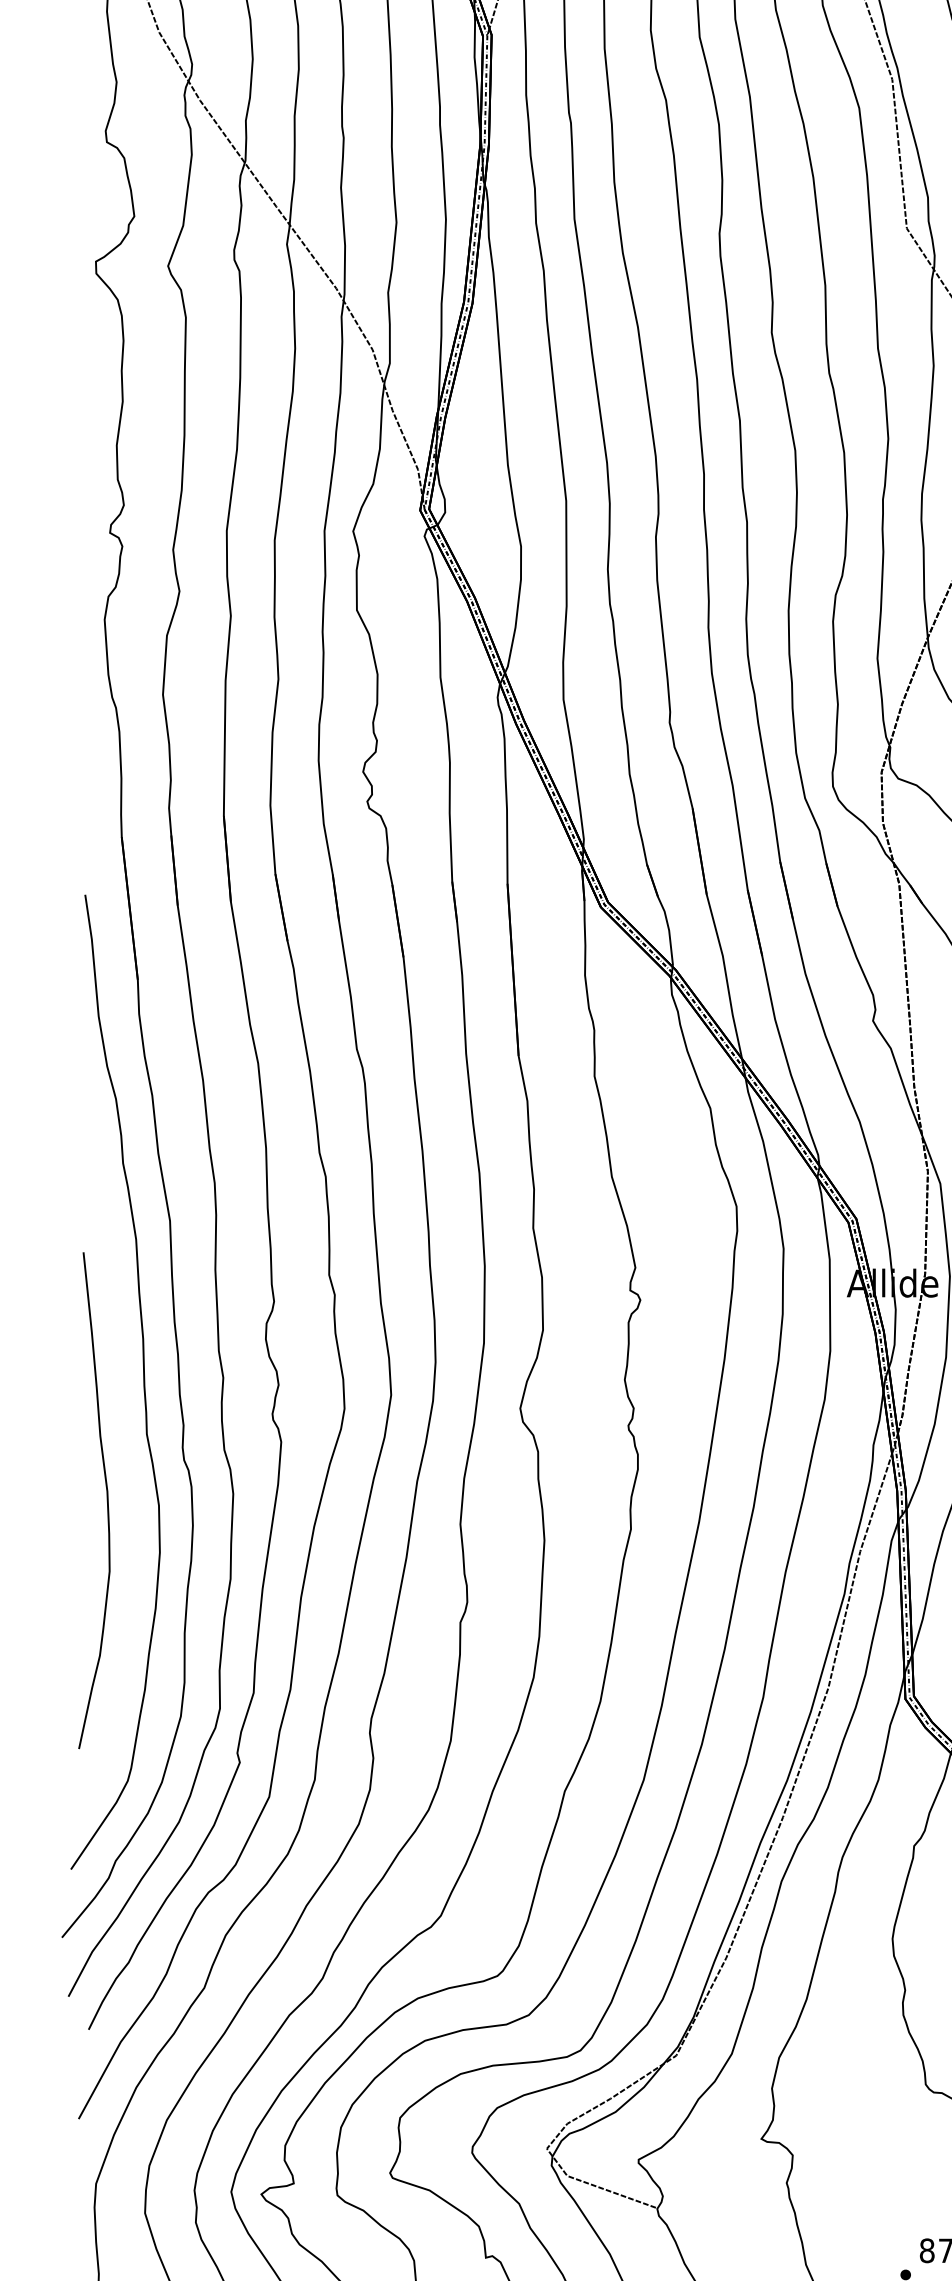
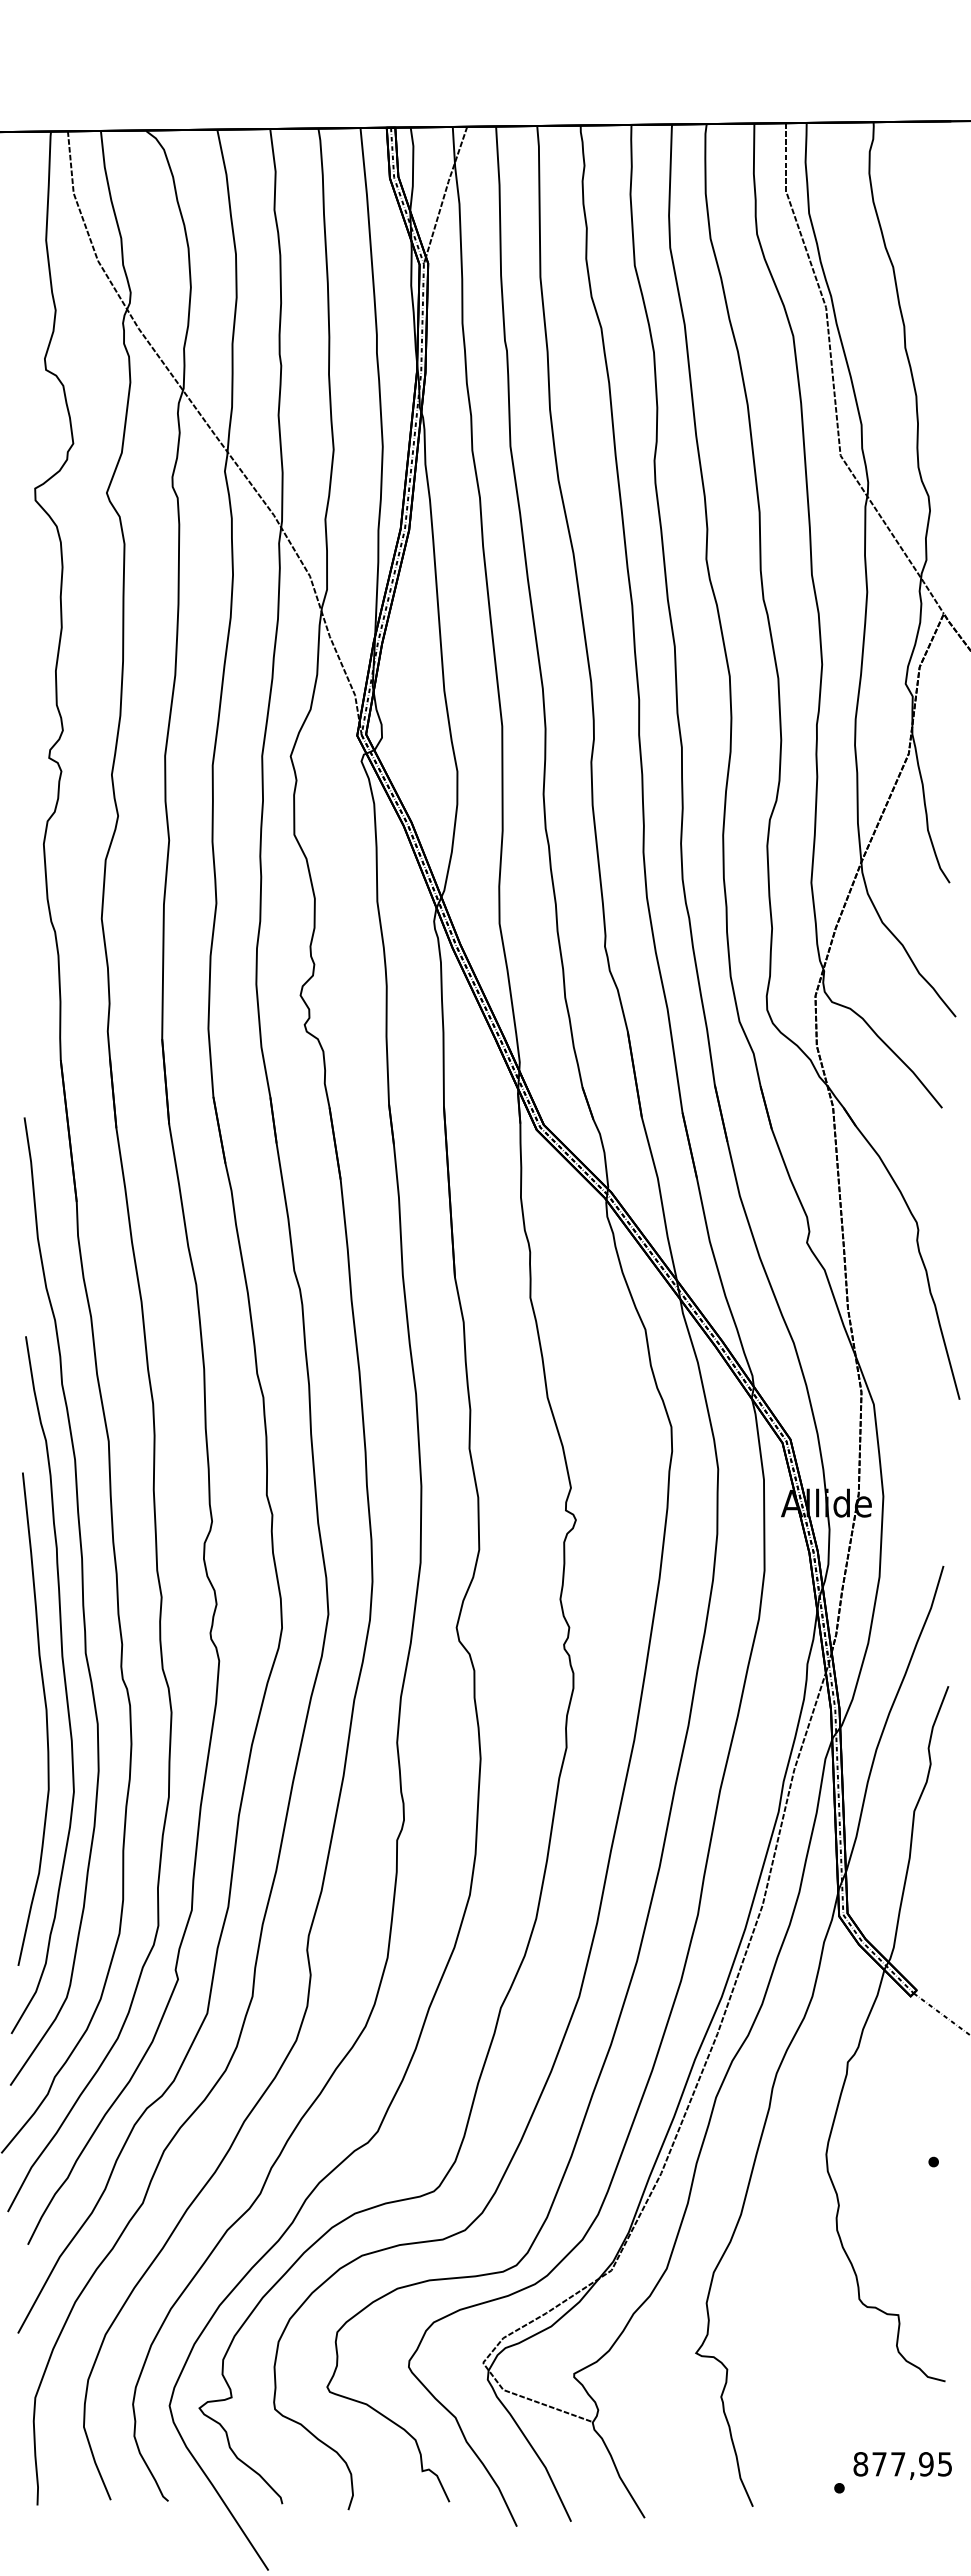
curve: (125, 1465) -> (64, 1684), added

